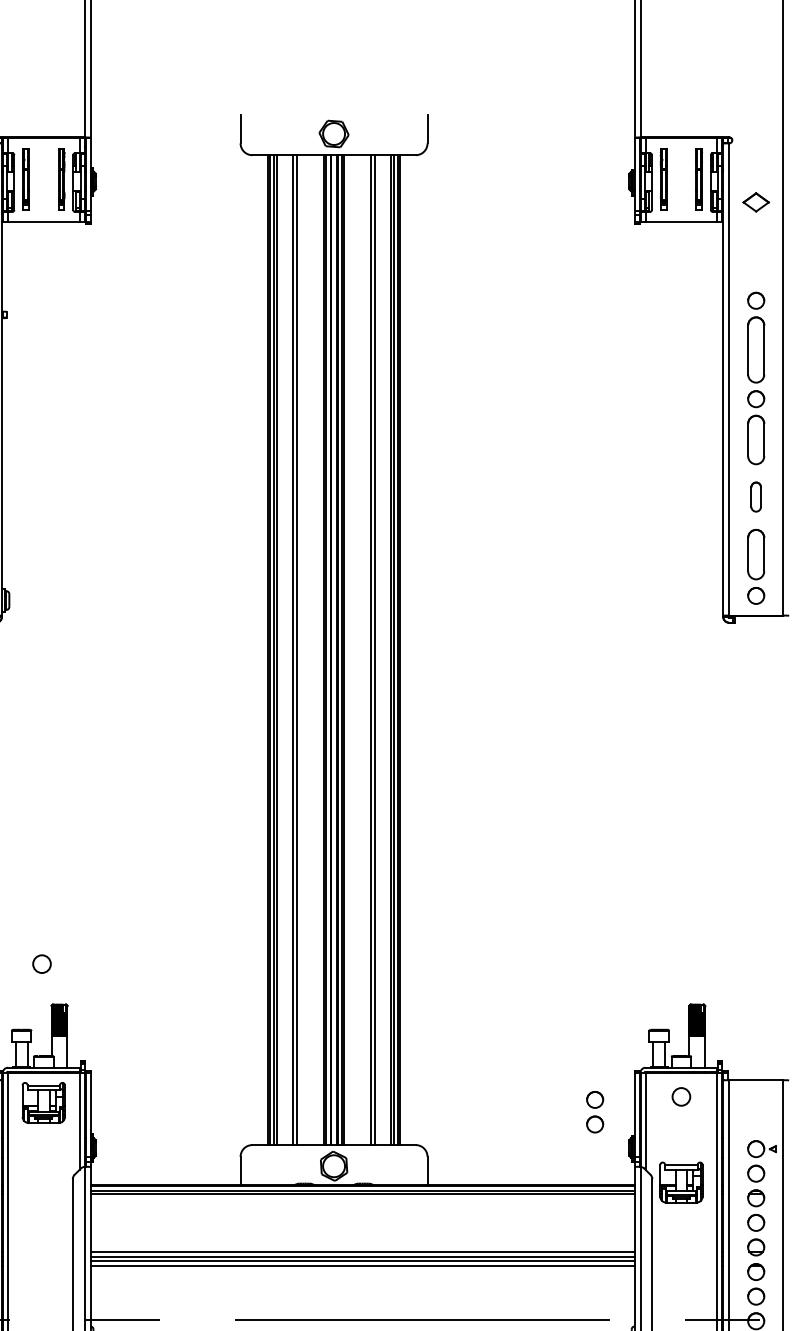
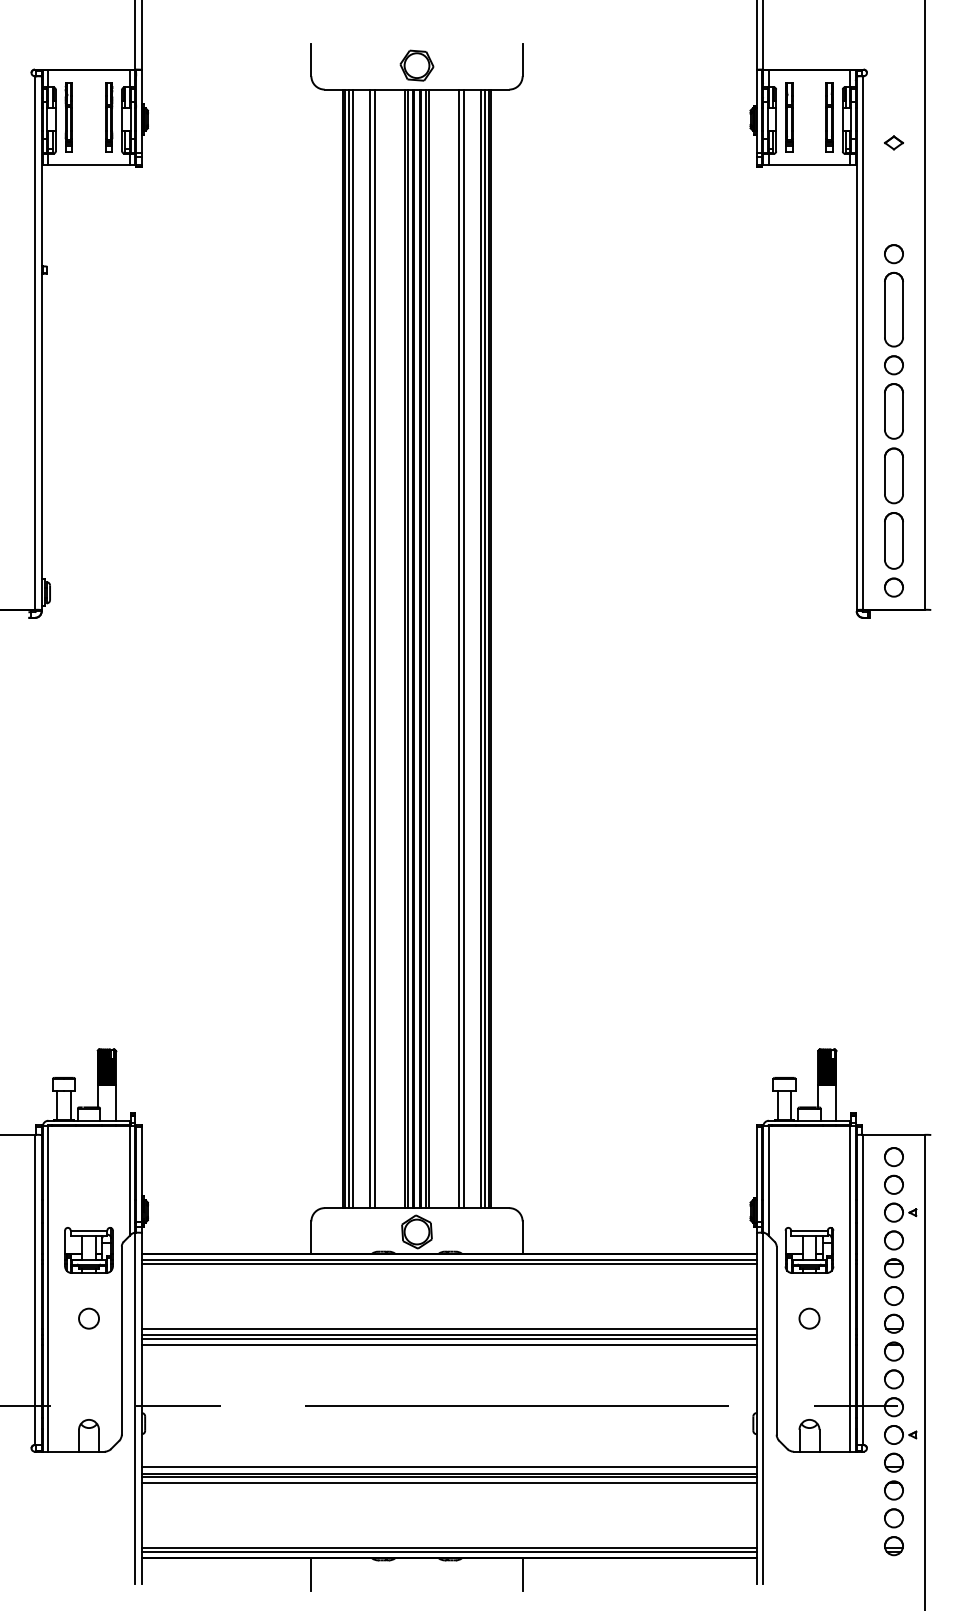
part: (755, 202) -> (893, 142), size x0.62
part: (755, 496) -> (893, 475), size x1.67
circle: (41, 963) -> (88, 1318), moved
circle: (681, 1096) -> (809, 1318), moved
part: (43, 1102) -> (88, 1250), moved
part: (594, 1111) -> (893, 1170), moved

